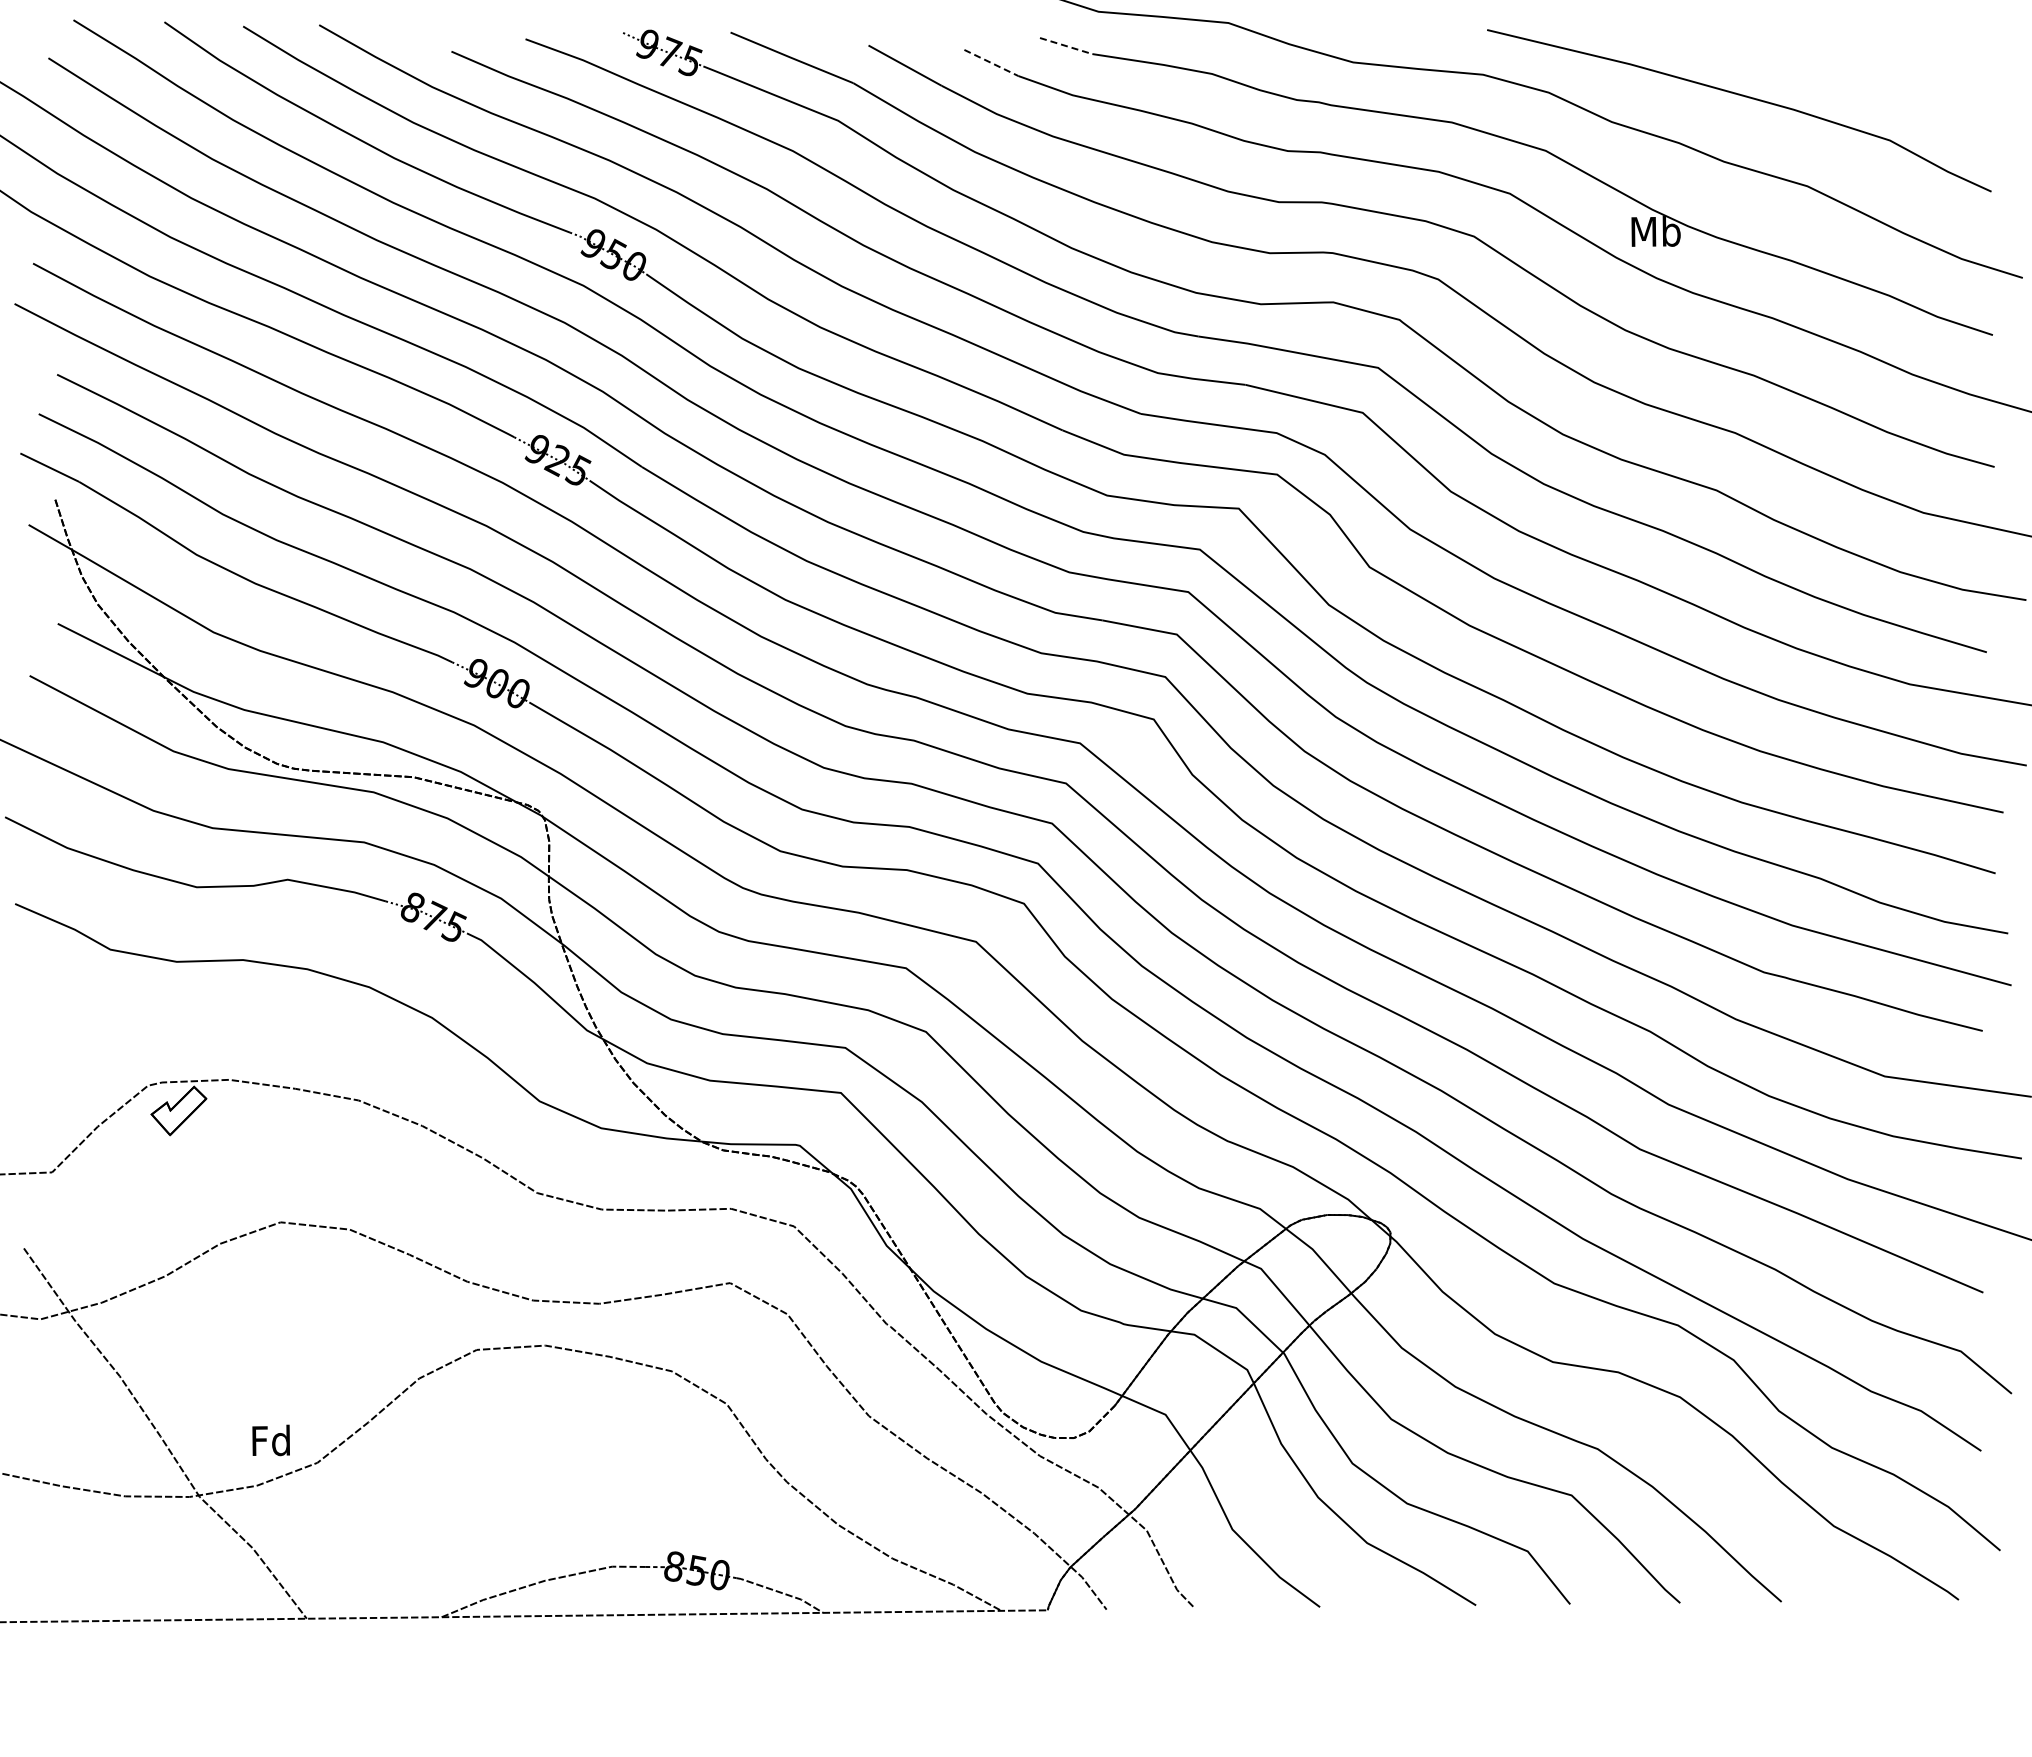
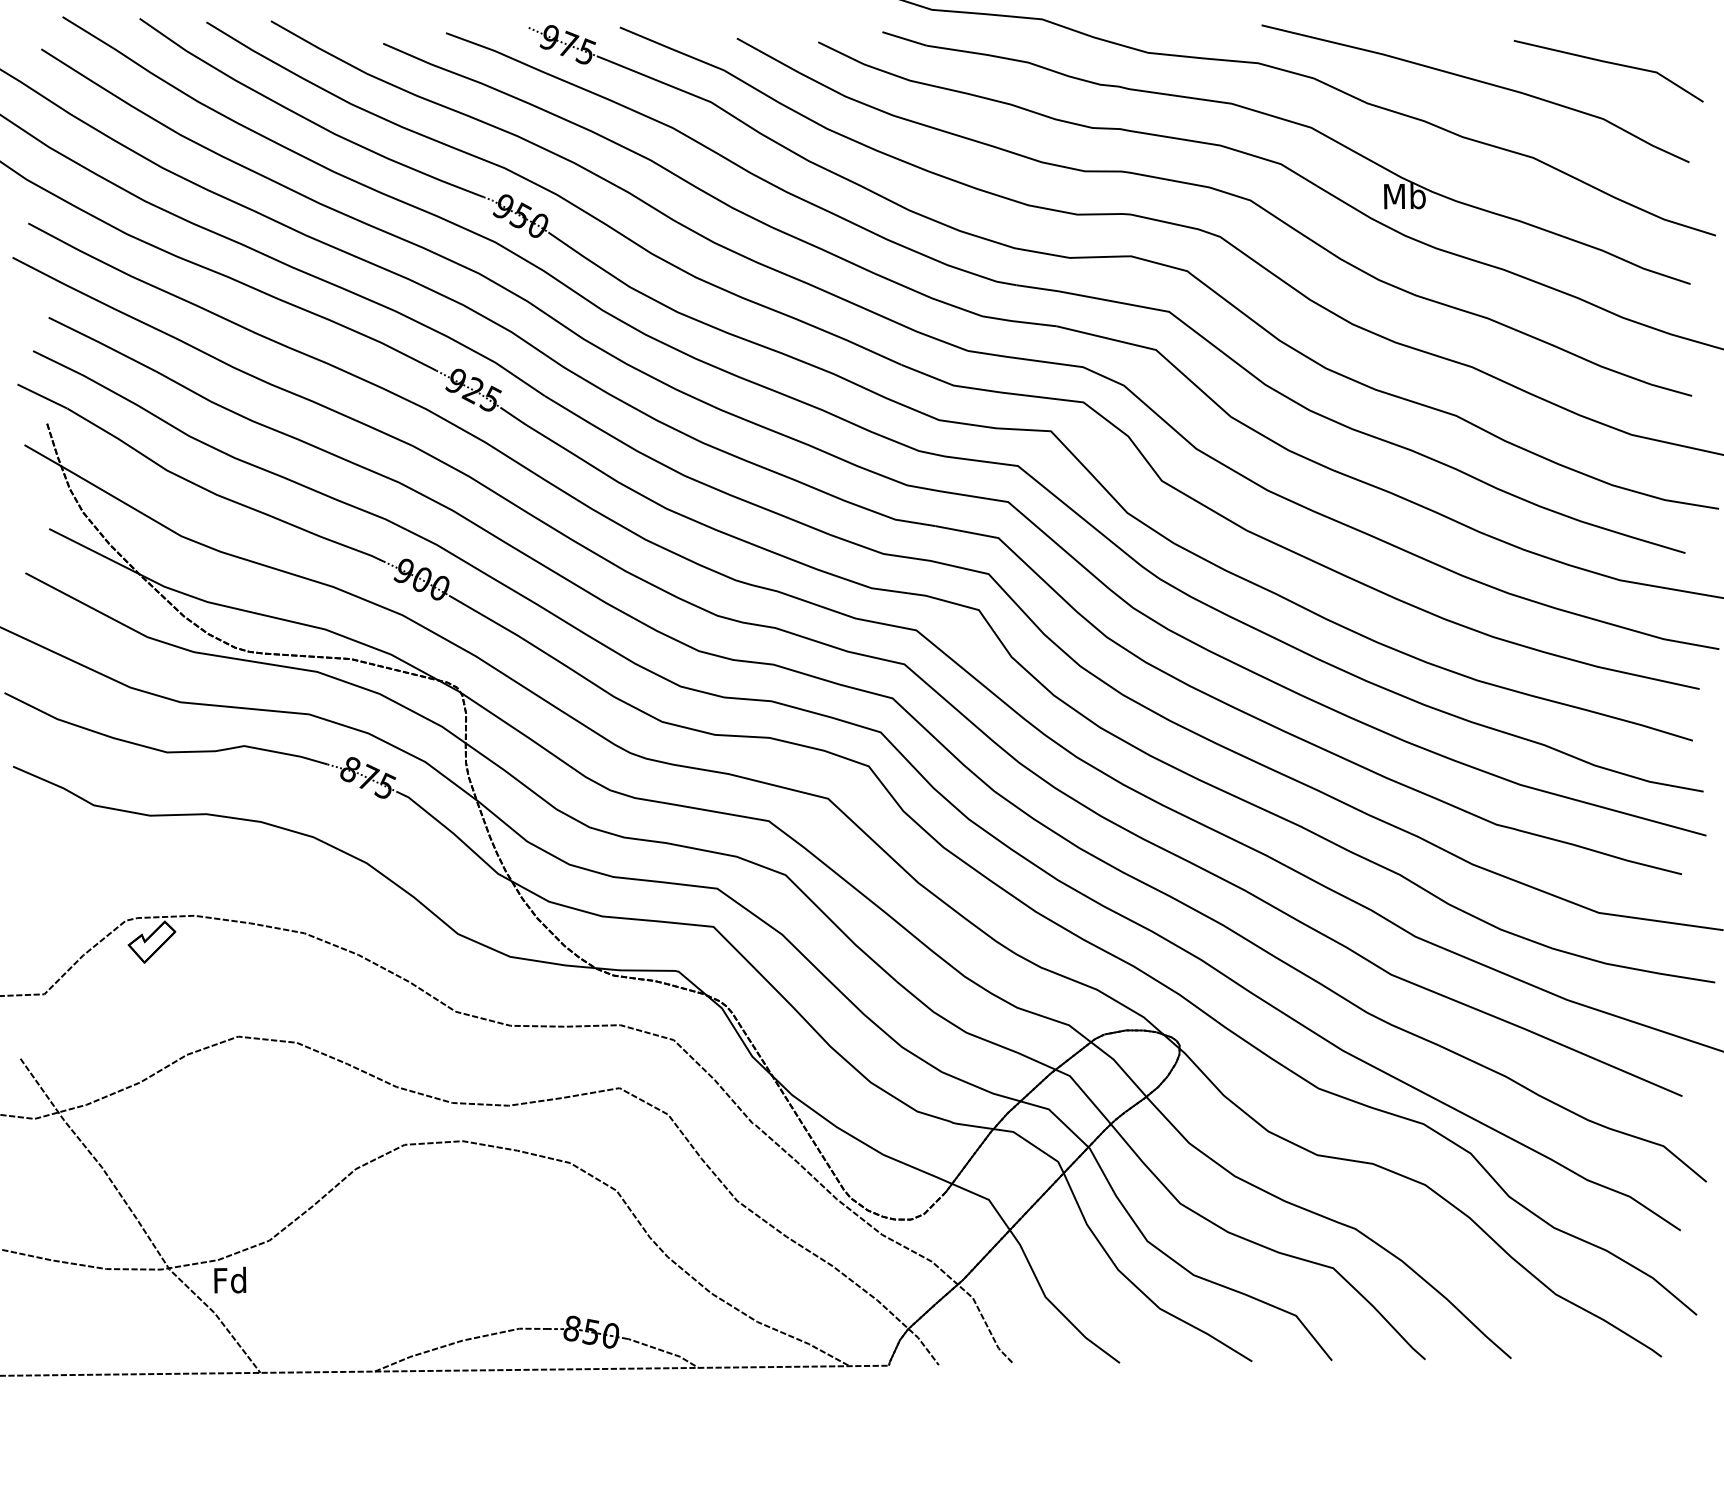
line: (1066, 46) -> (904, 39), dashed -> solid
line: (991, 62) -> (841, 52), dashed -> solid
line: (1898, 75) -> (1610, 63), added
text: (270, 1440) -> (229, 1280), moved

